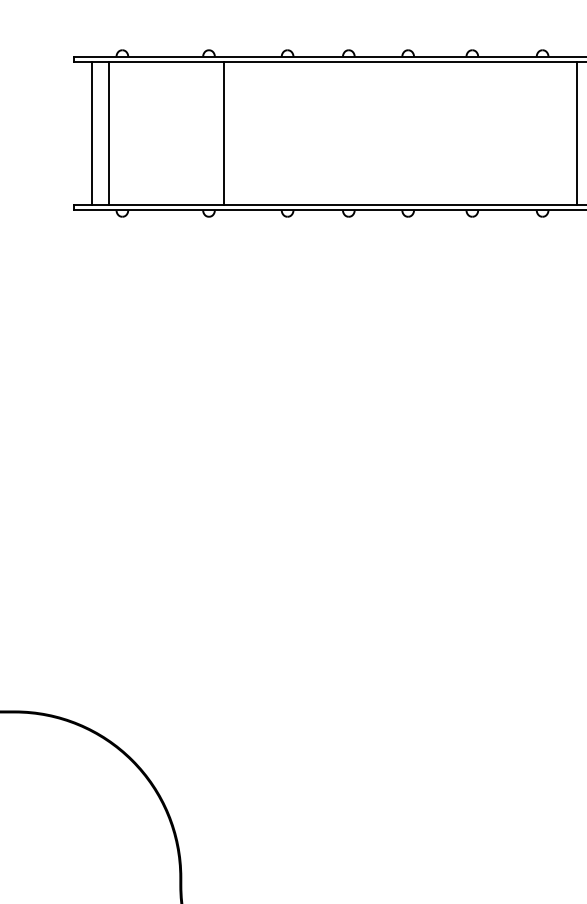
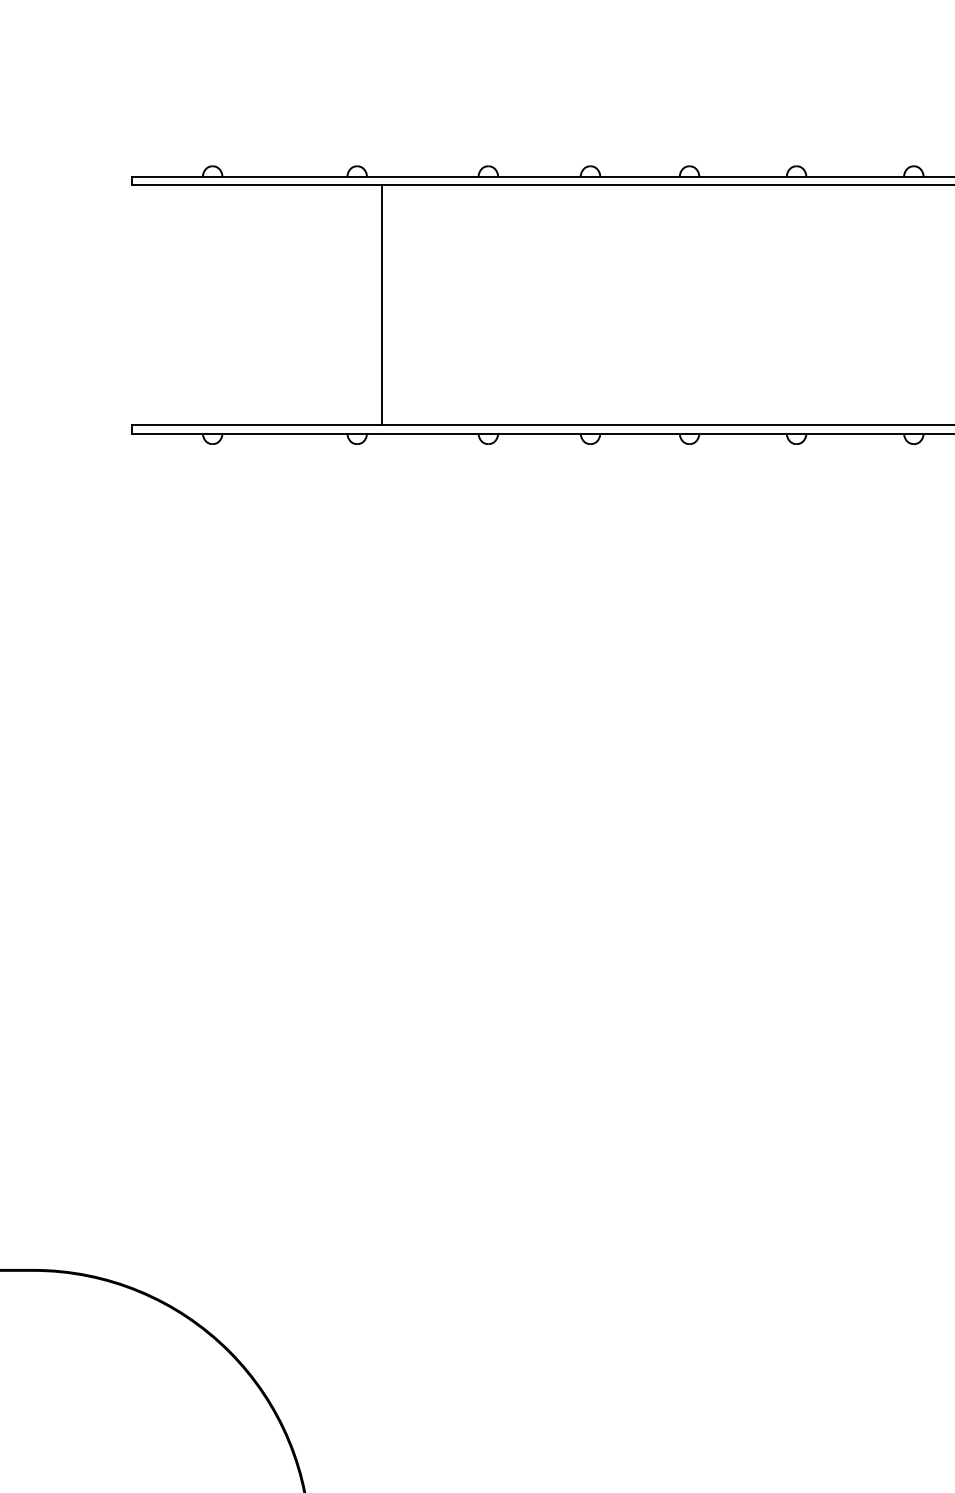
line: (91, 133) -> (161, 305), removed
line: (108, 133) -> (189, 305), removed

